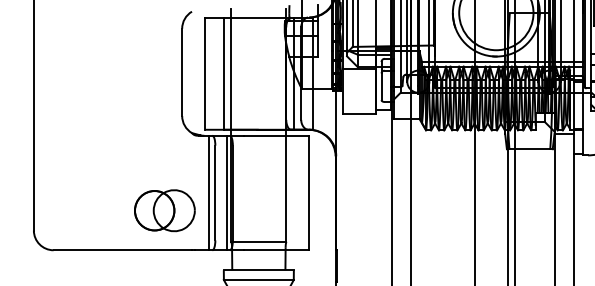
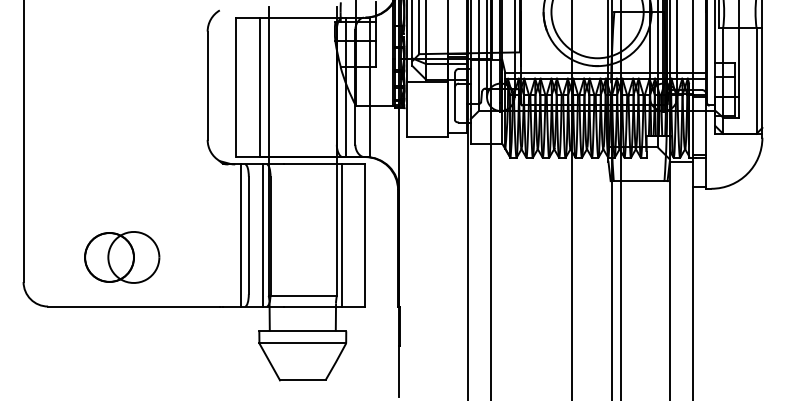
line: (290, 193) -> (342, 235), added
part: (165, 210) -> (122, 257), moved

